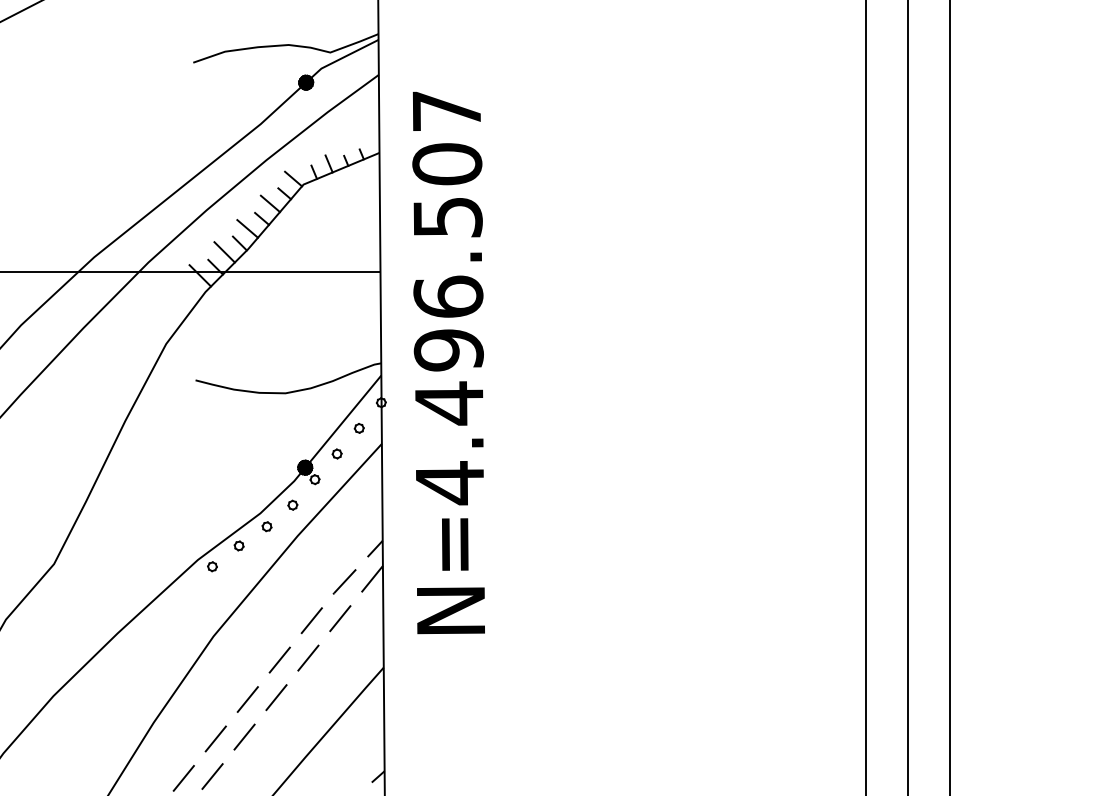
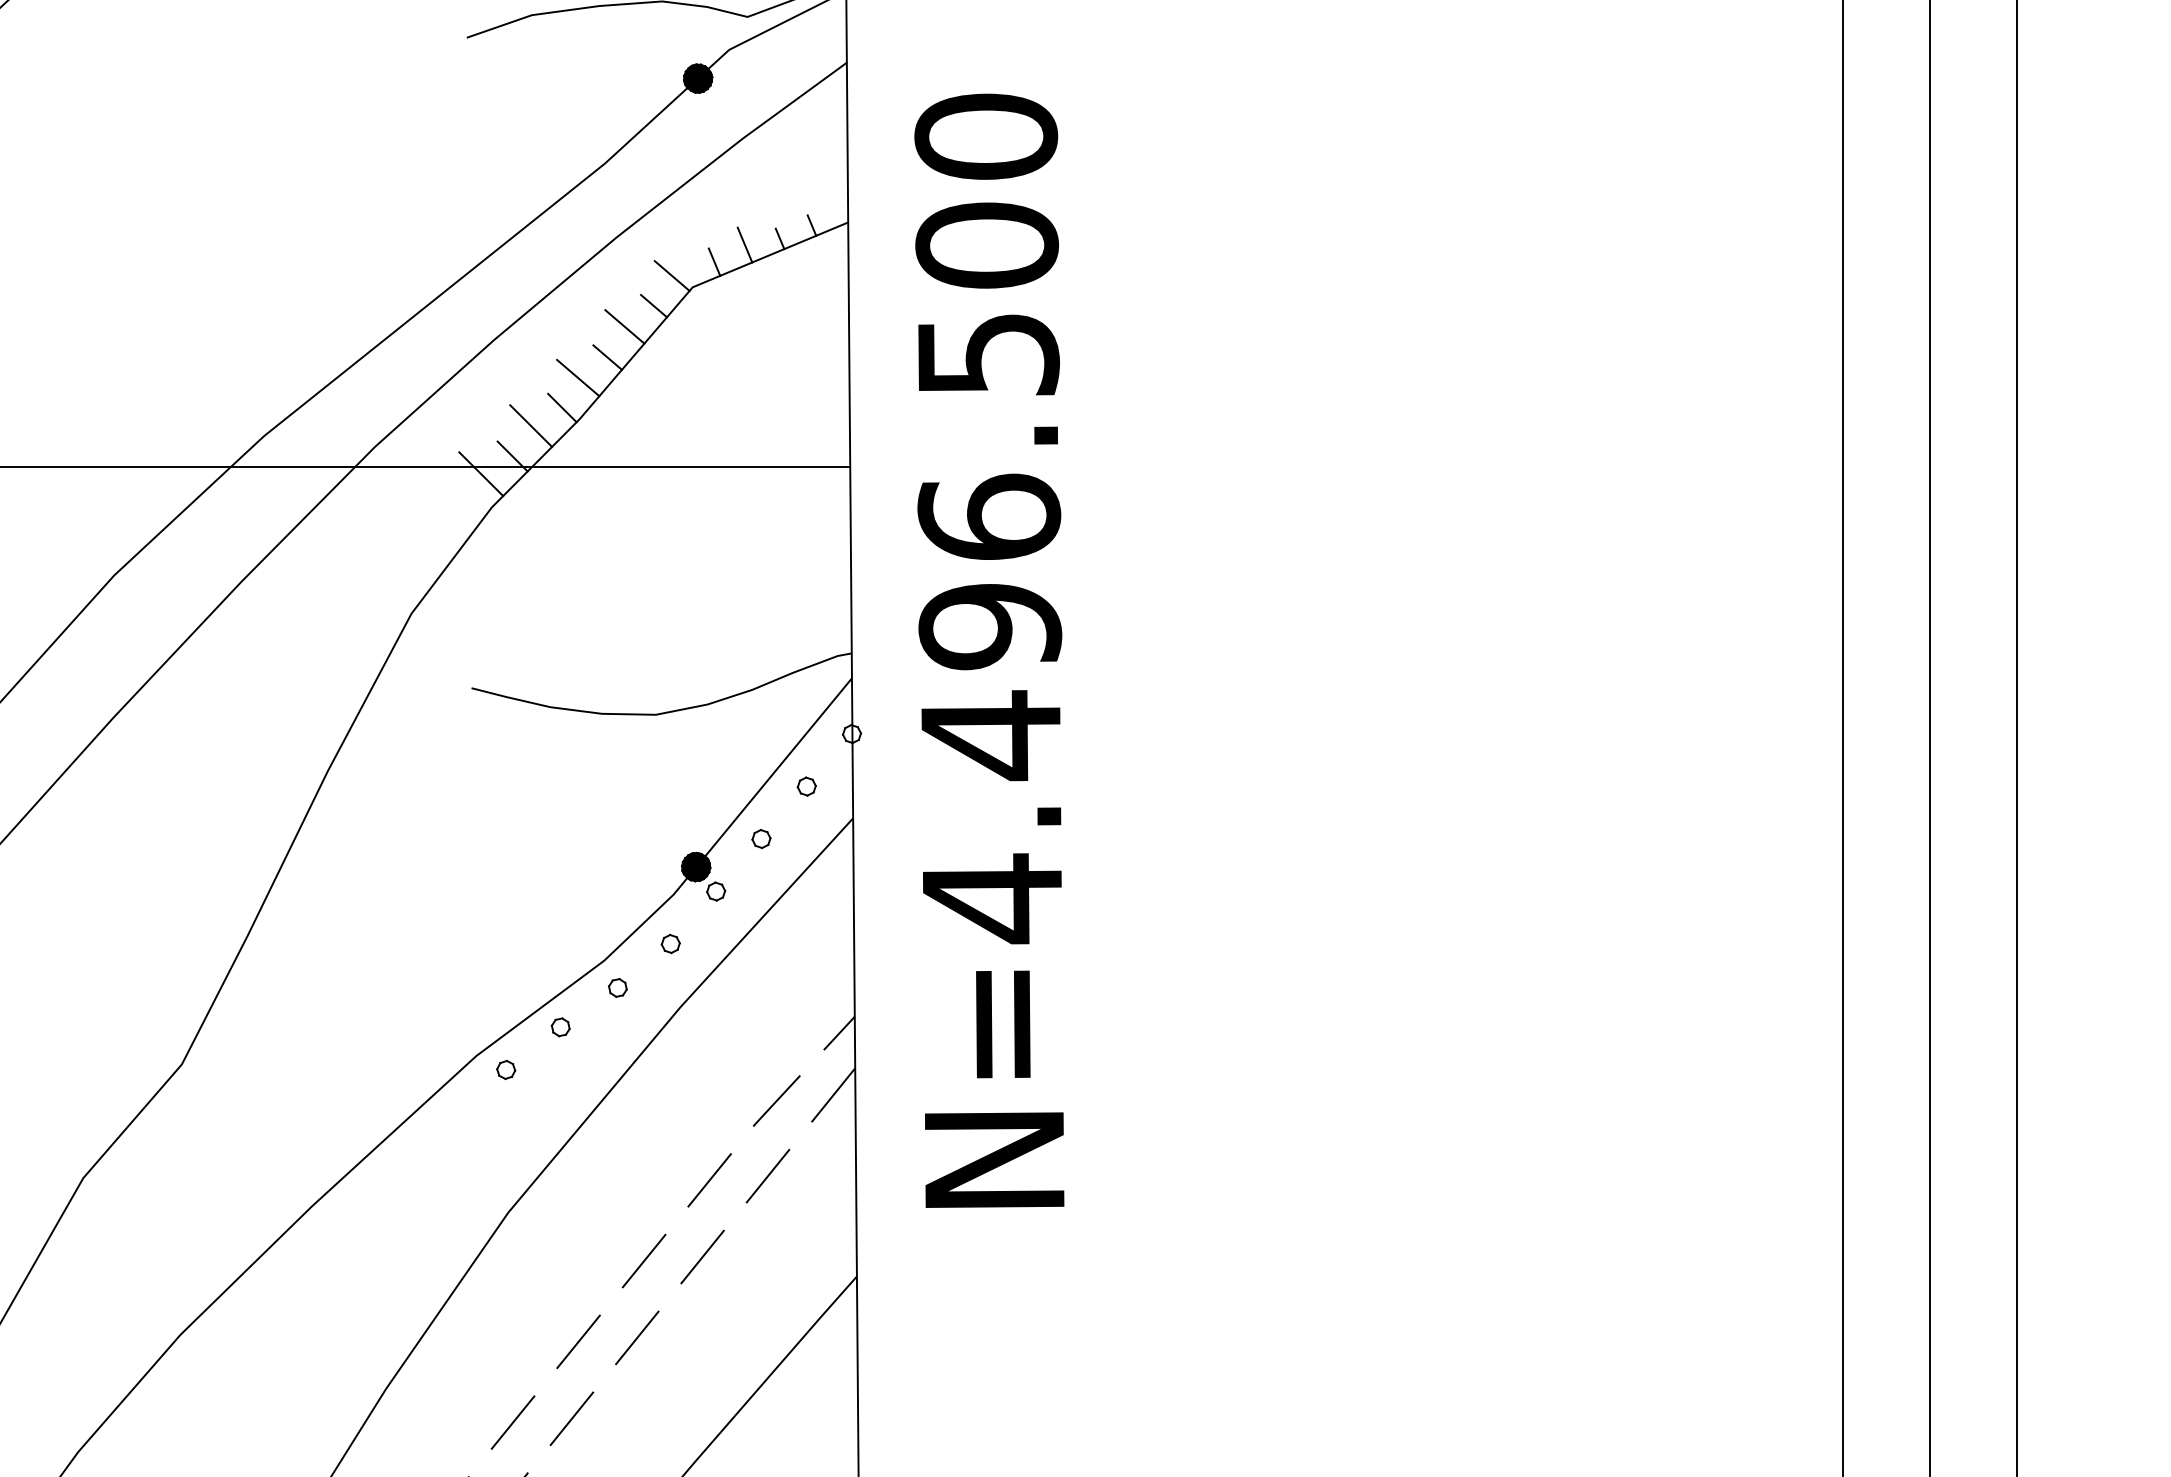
text: (446, 111) -> (985, 137), N=4.496.507 -> N=4.496.500

